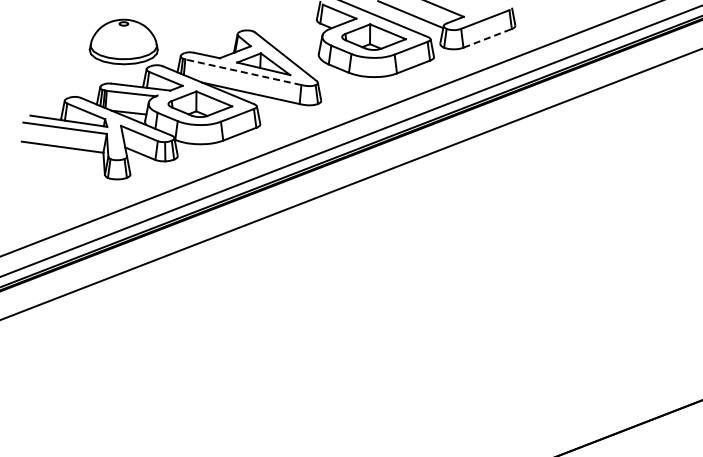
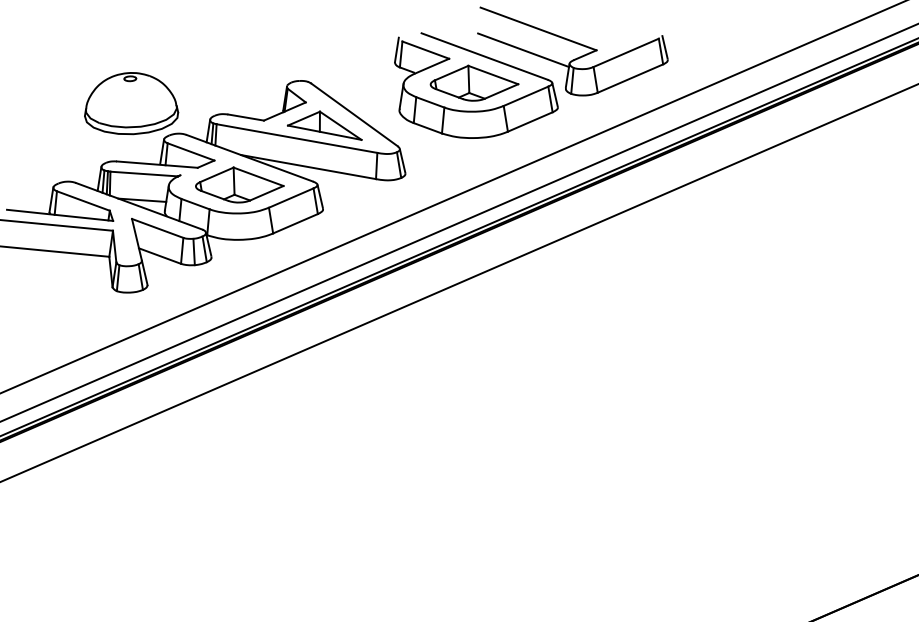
line: (487, 38) -> (630, 78), dashed -> solid
line: (242, 72) -> (295, 138), dashed -> solid

